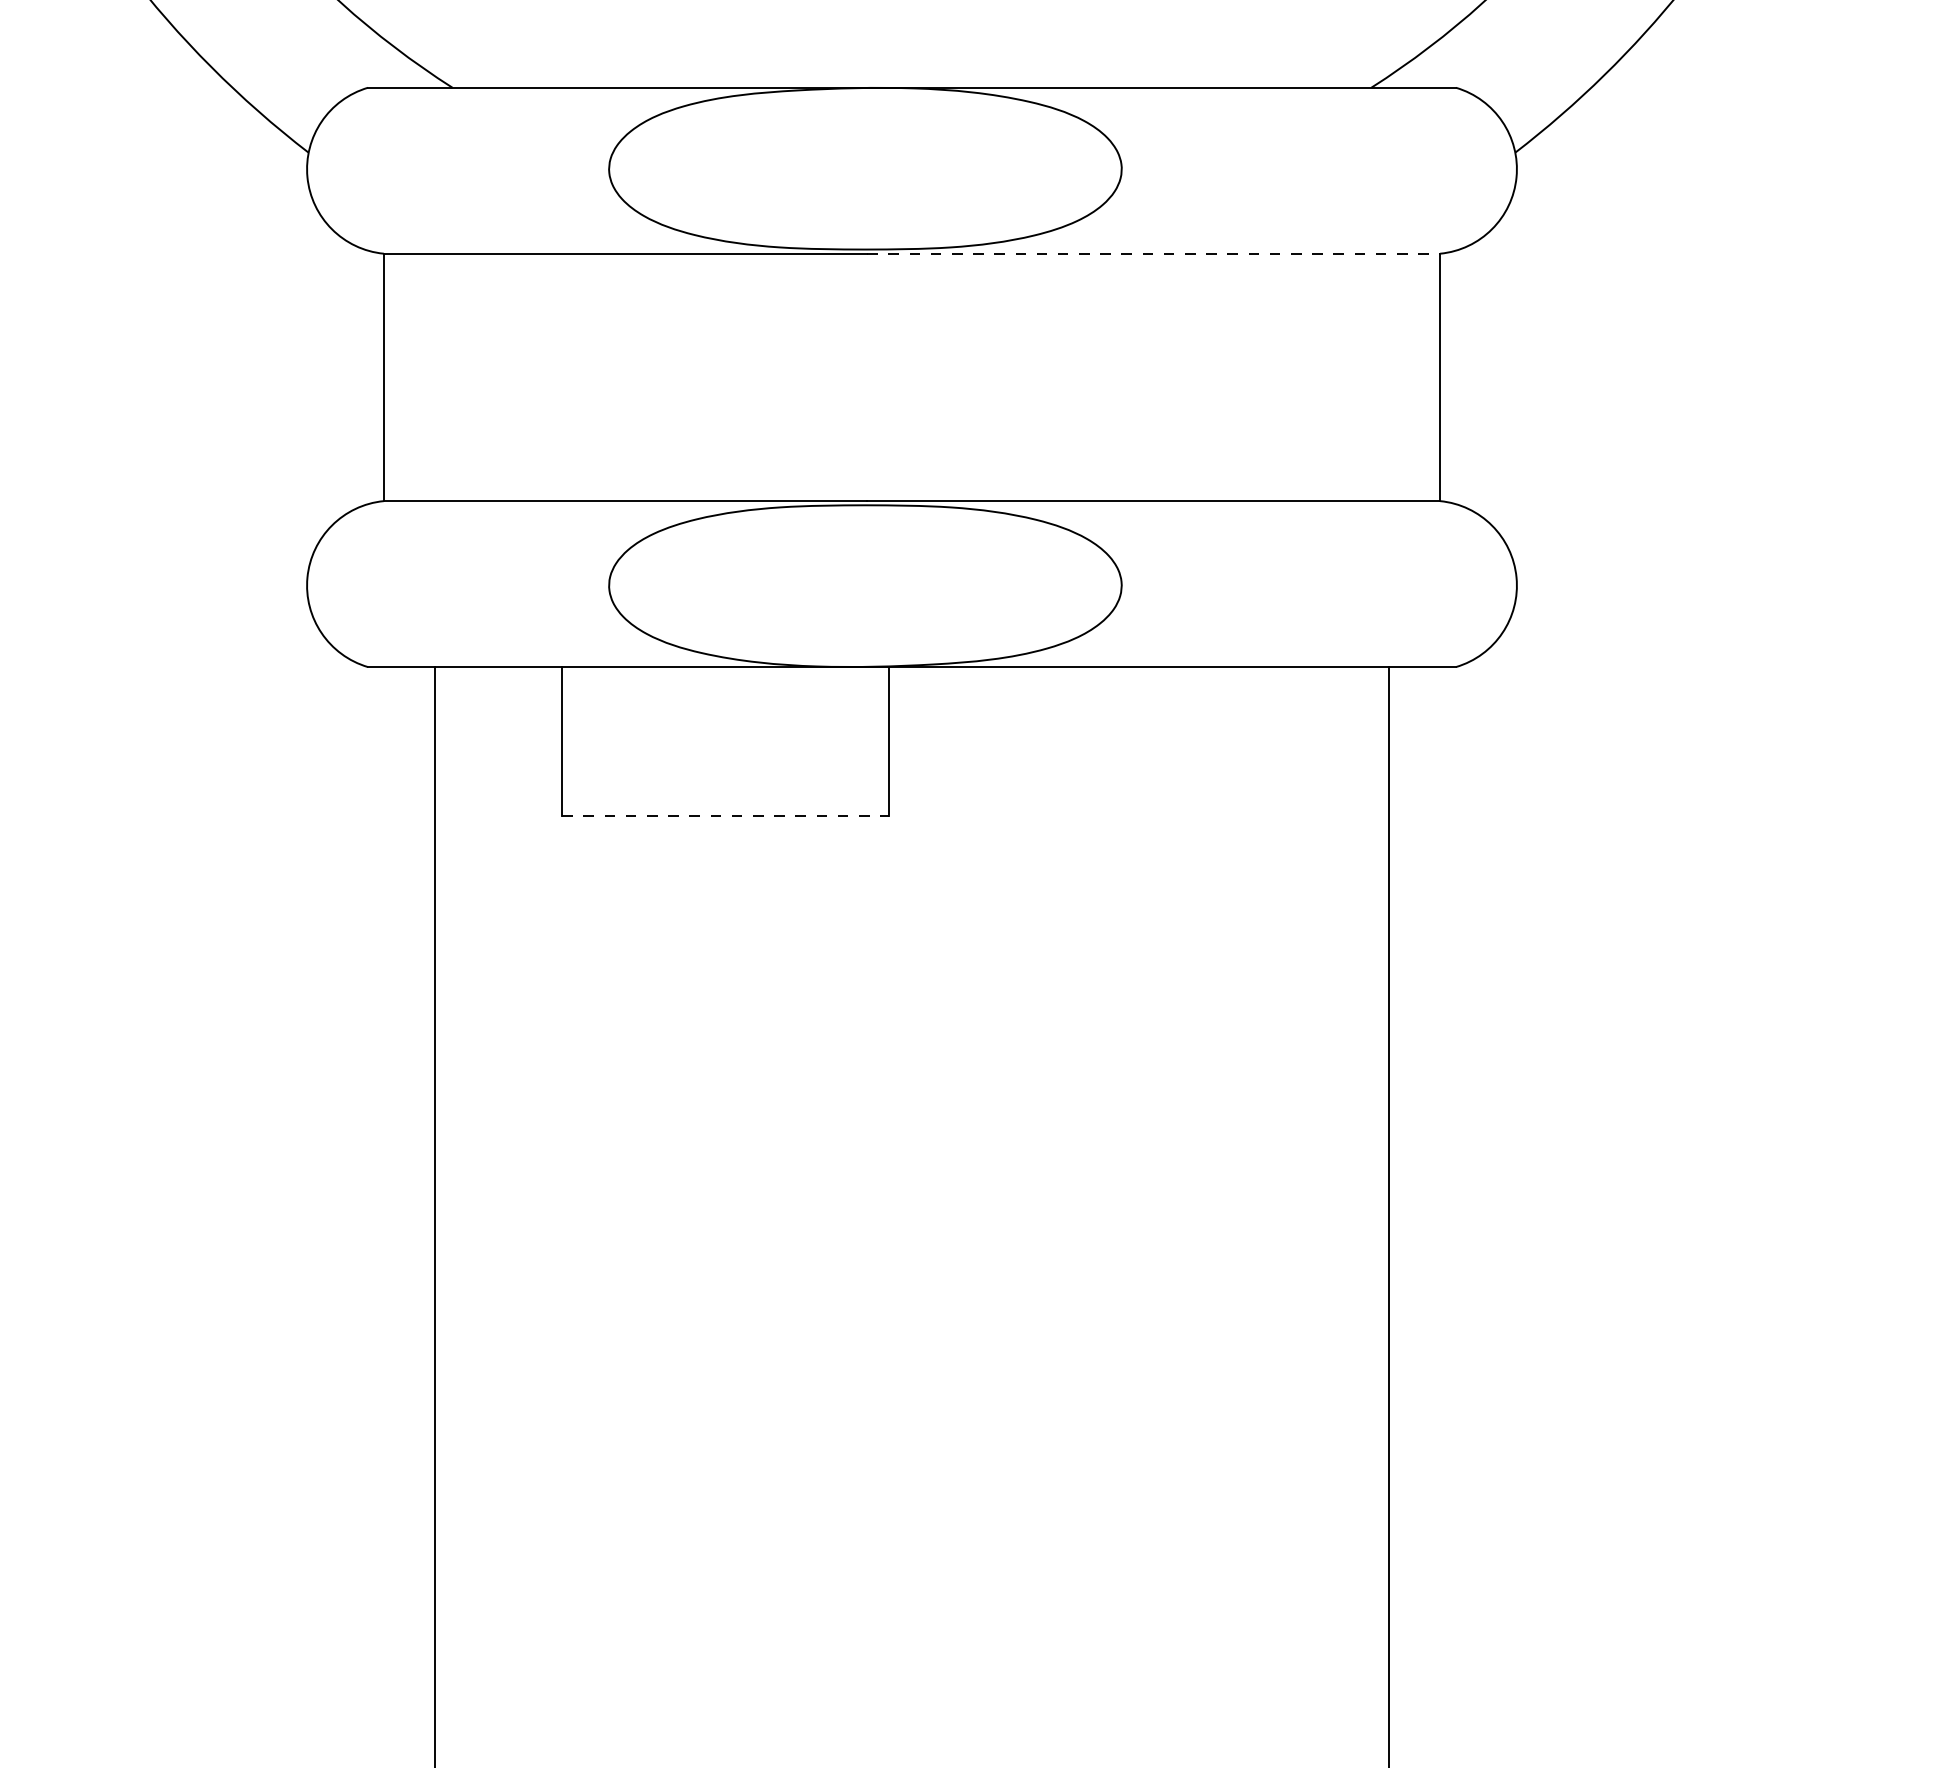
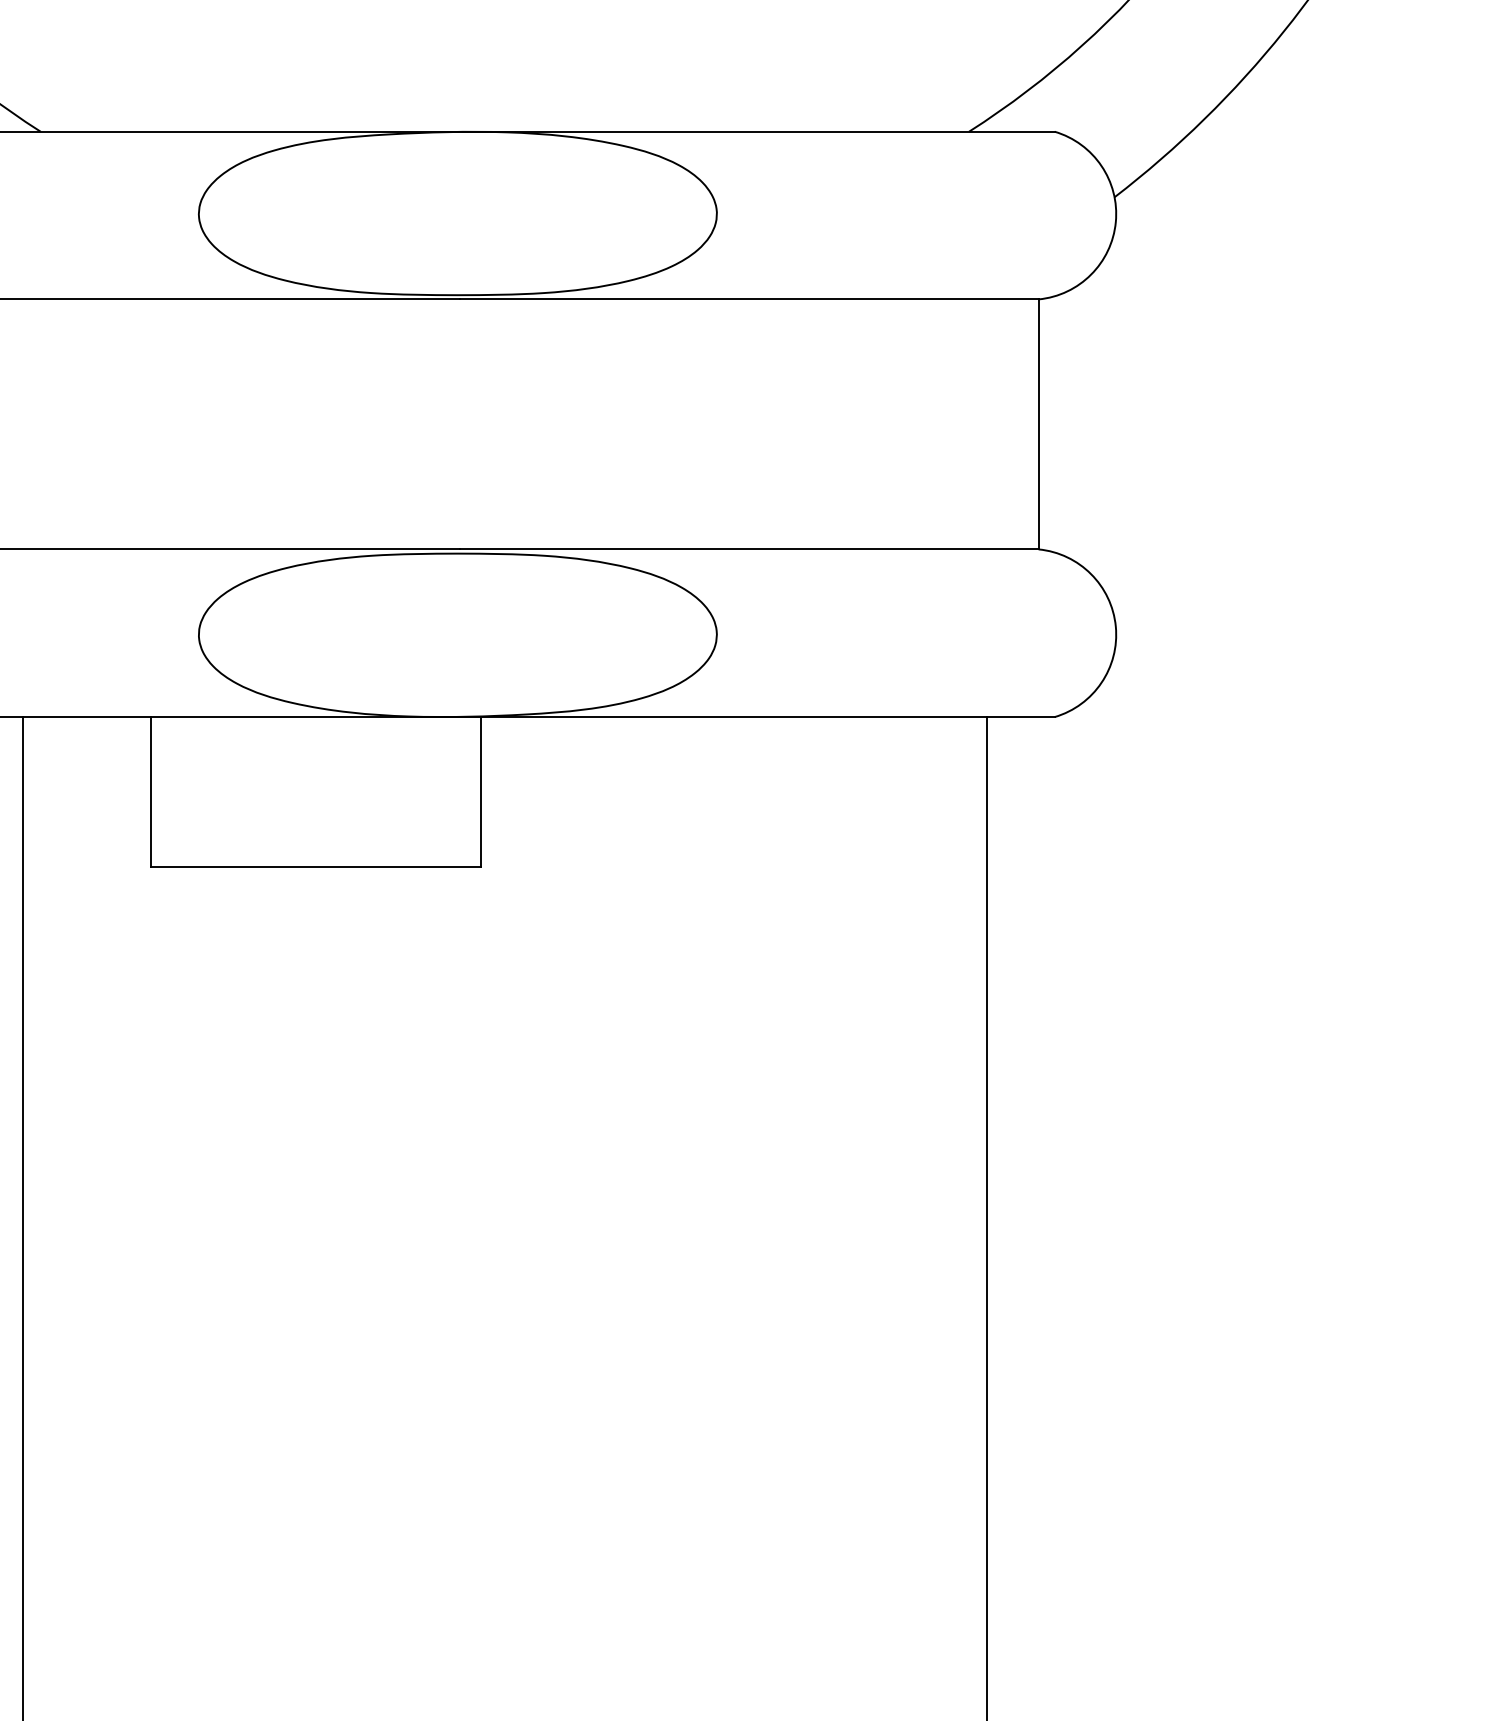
line: (1153, 253) -> (748, 299), dashed -> solid
line: (725, 815) -> (316, 867), dashed -> solid

